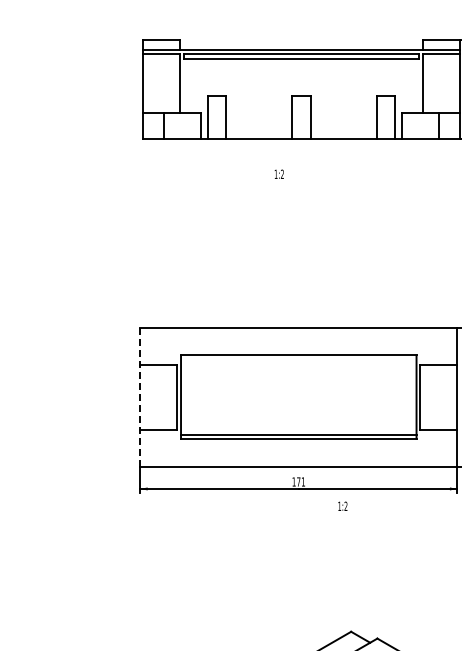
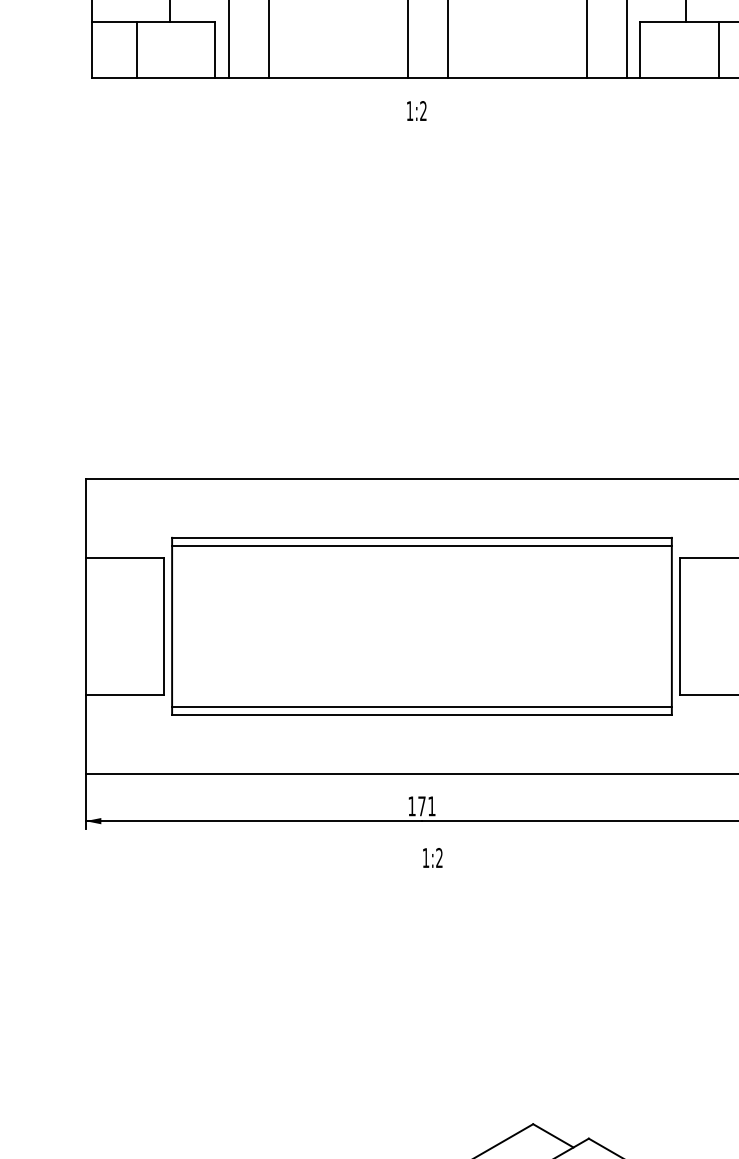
text: (278, 173) -> (415, 109), moved
line: (298, 359) -> (421, 546), added
line: (140, 397) -> (86, 627), dashed -> solid
text: (342, 505) -> (432, 856), moved

